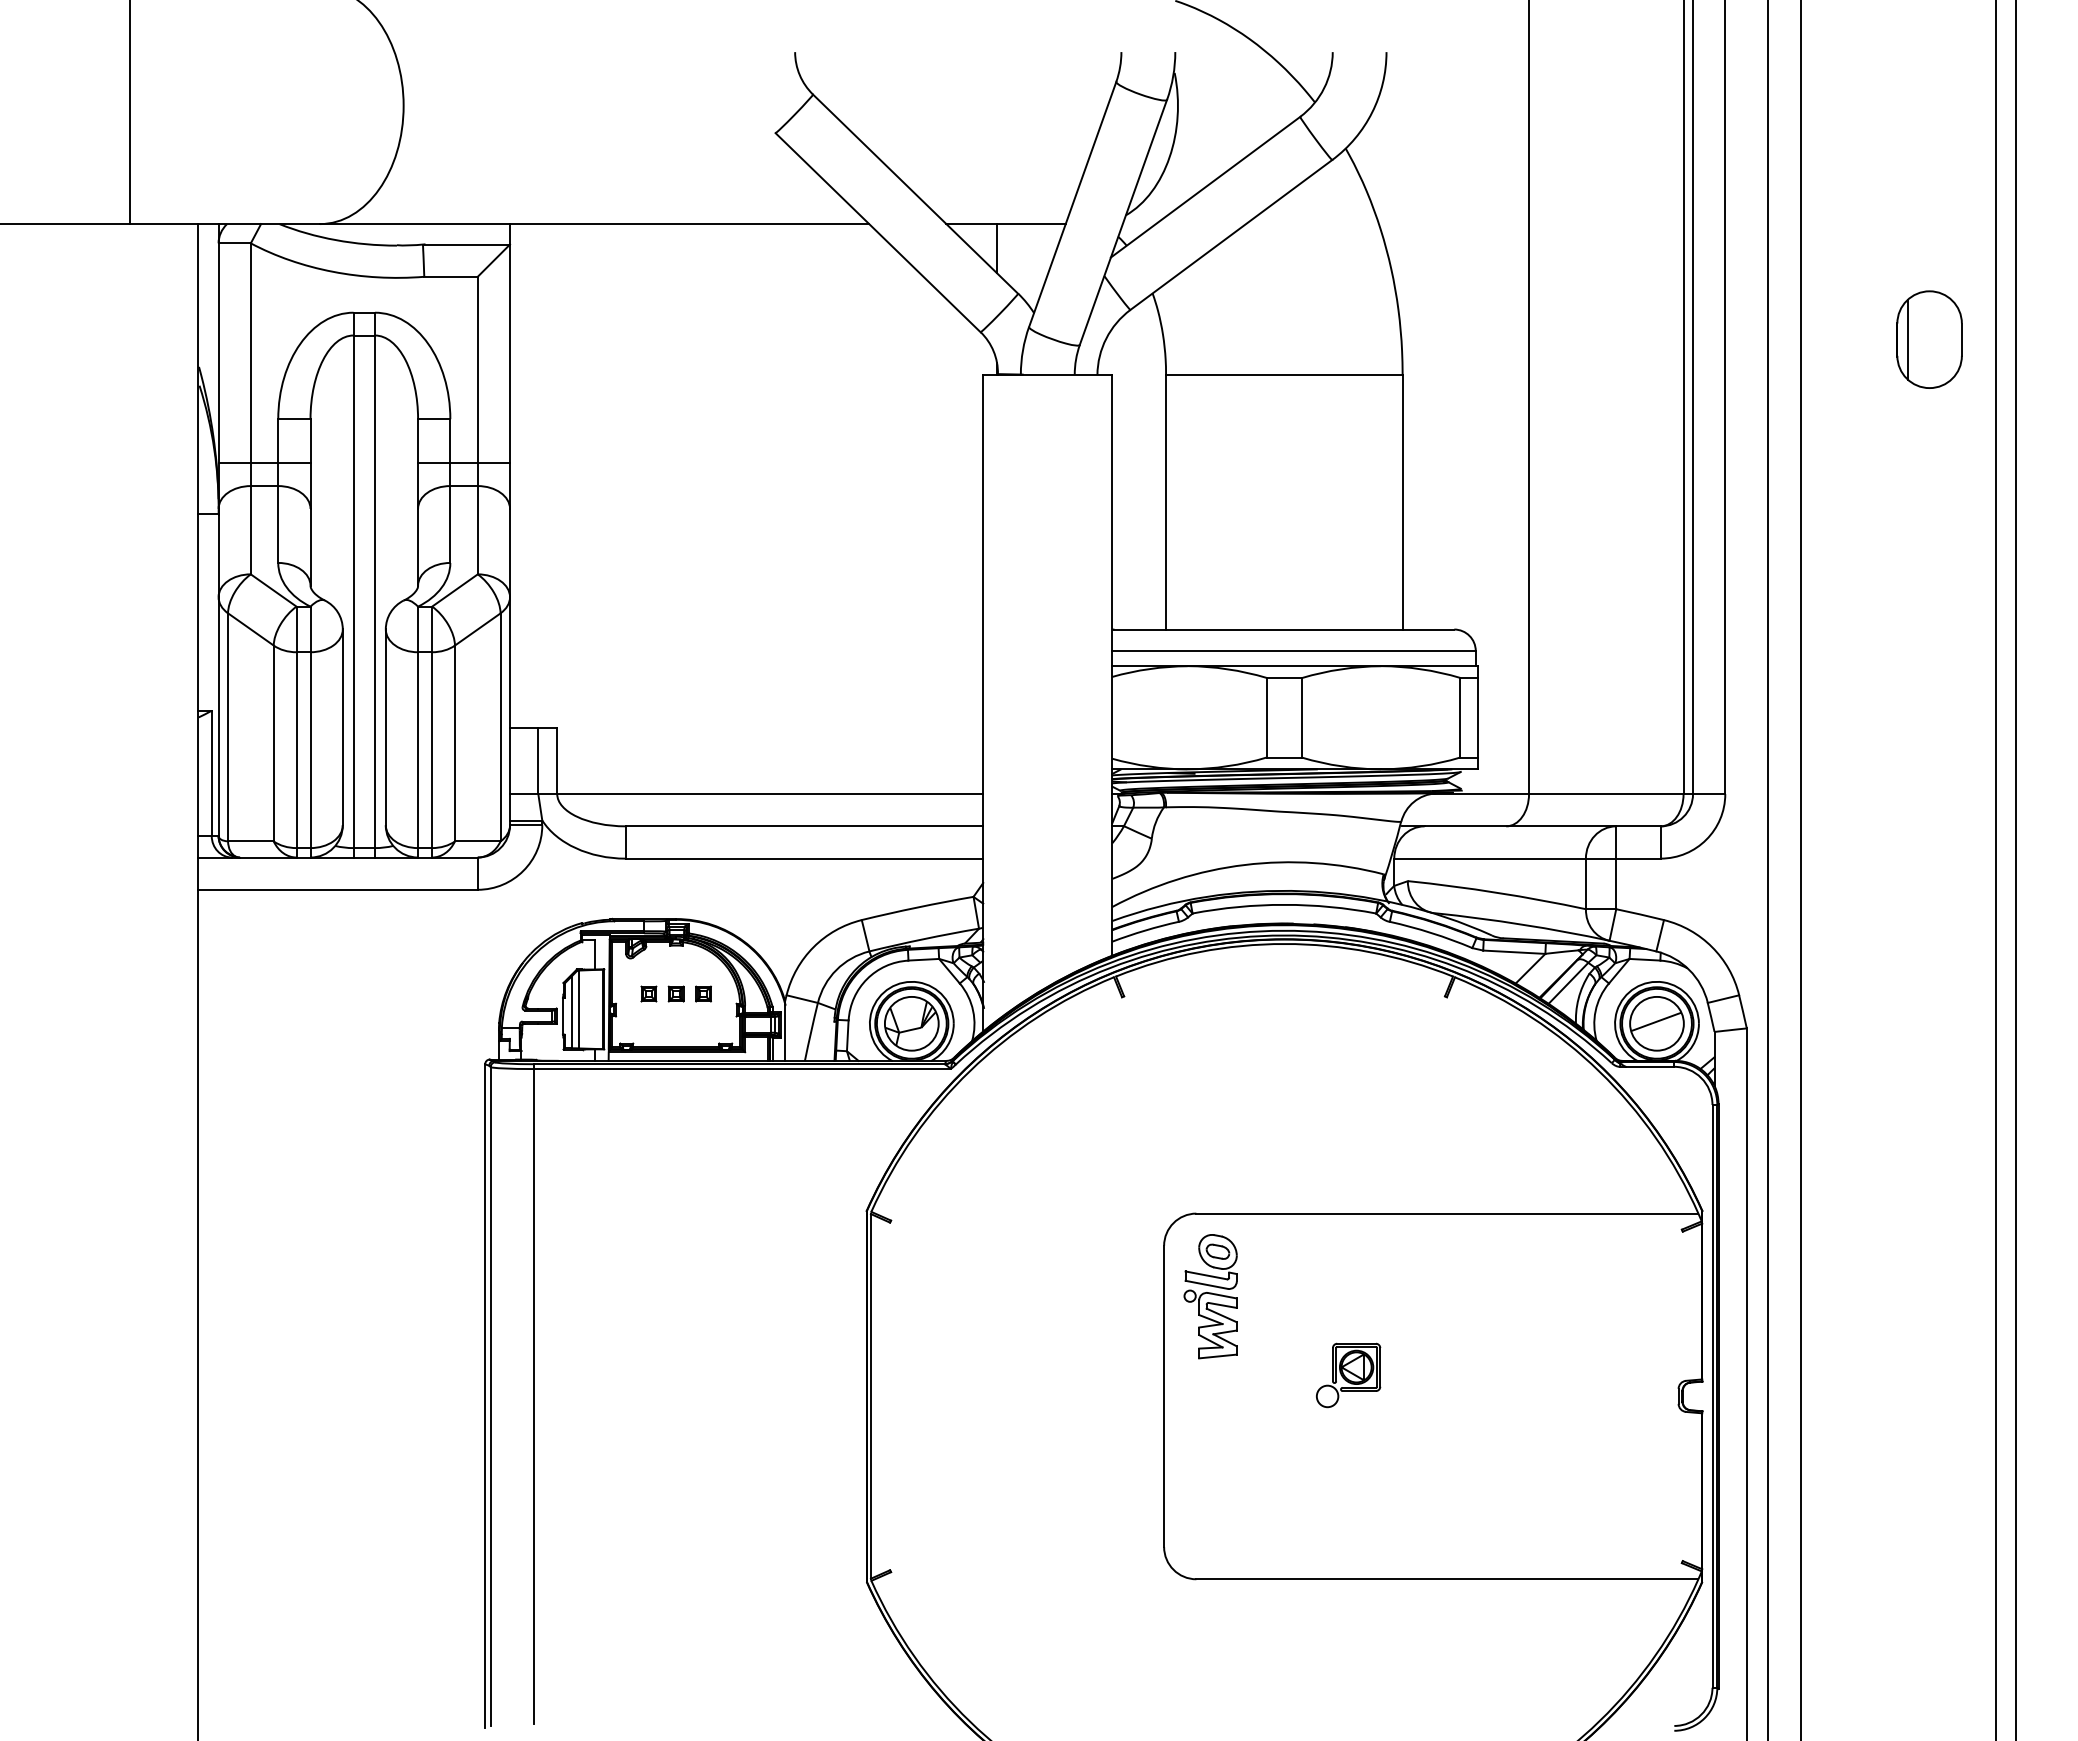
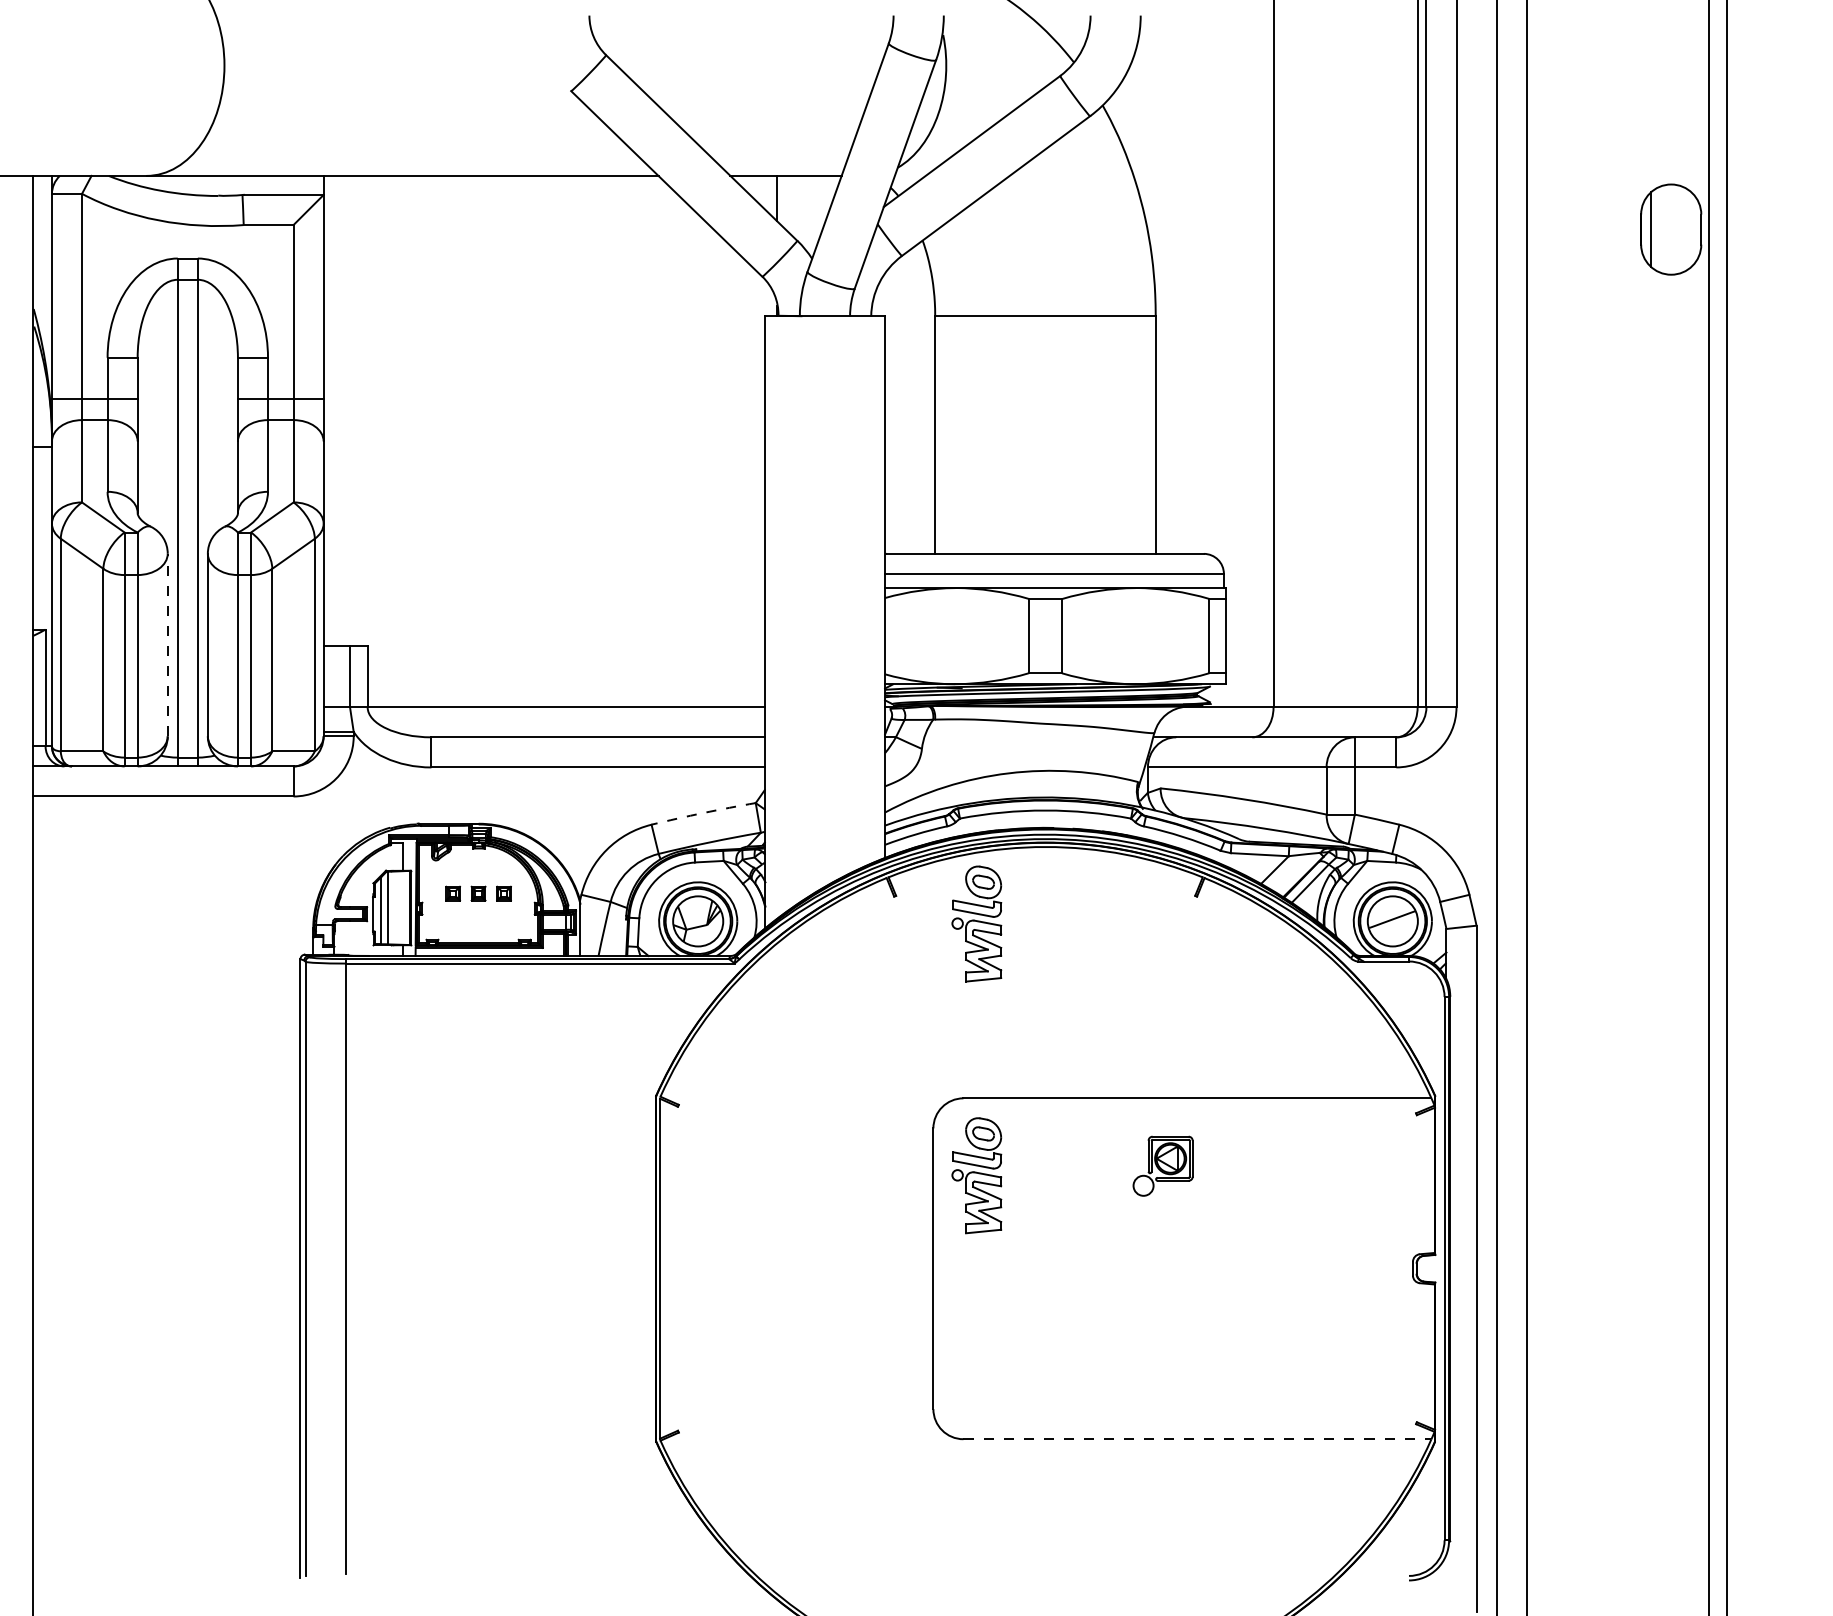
part: (1929, 339) -> (1671, 229), moved
line: (342, 727) -> (167, 645), solid -> dashed
arc: (917, 907) -> (703, 812), solid -> dashed
part: (1210, 1026) -> (976, 923), added
part: (1348, 1375) -> (1163, 1166), moved
line: (1447, 1579) -> (1197, 1439), solid -> dashed

